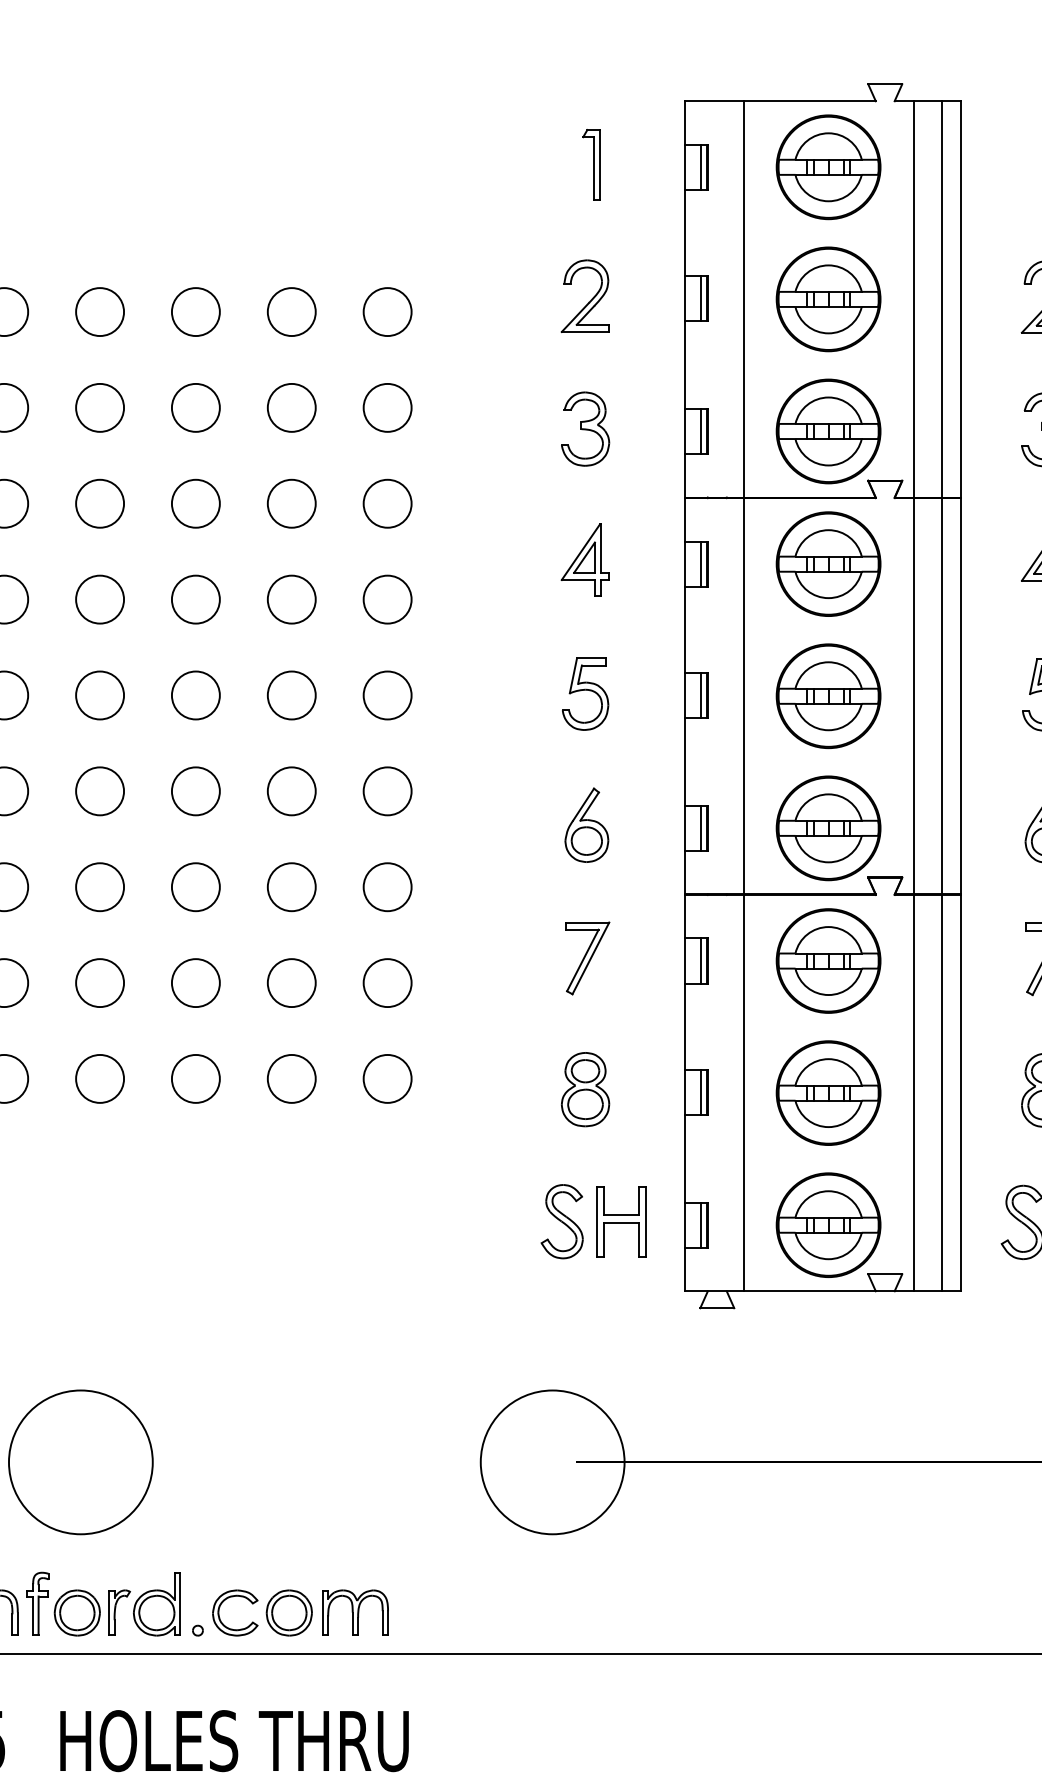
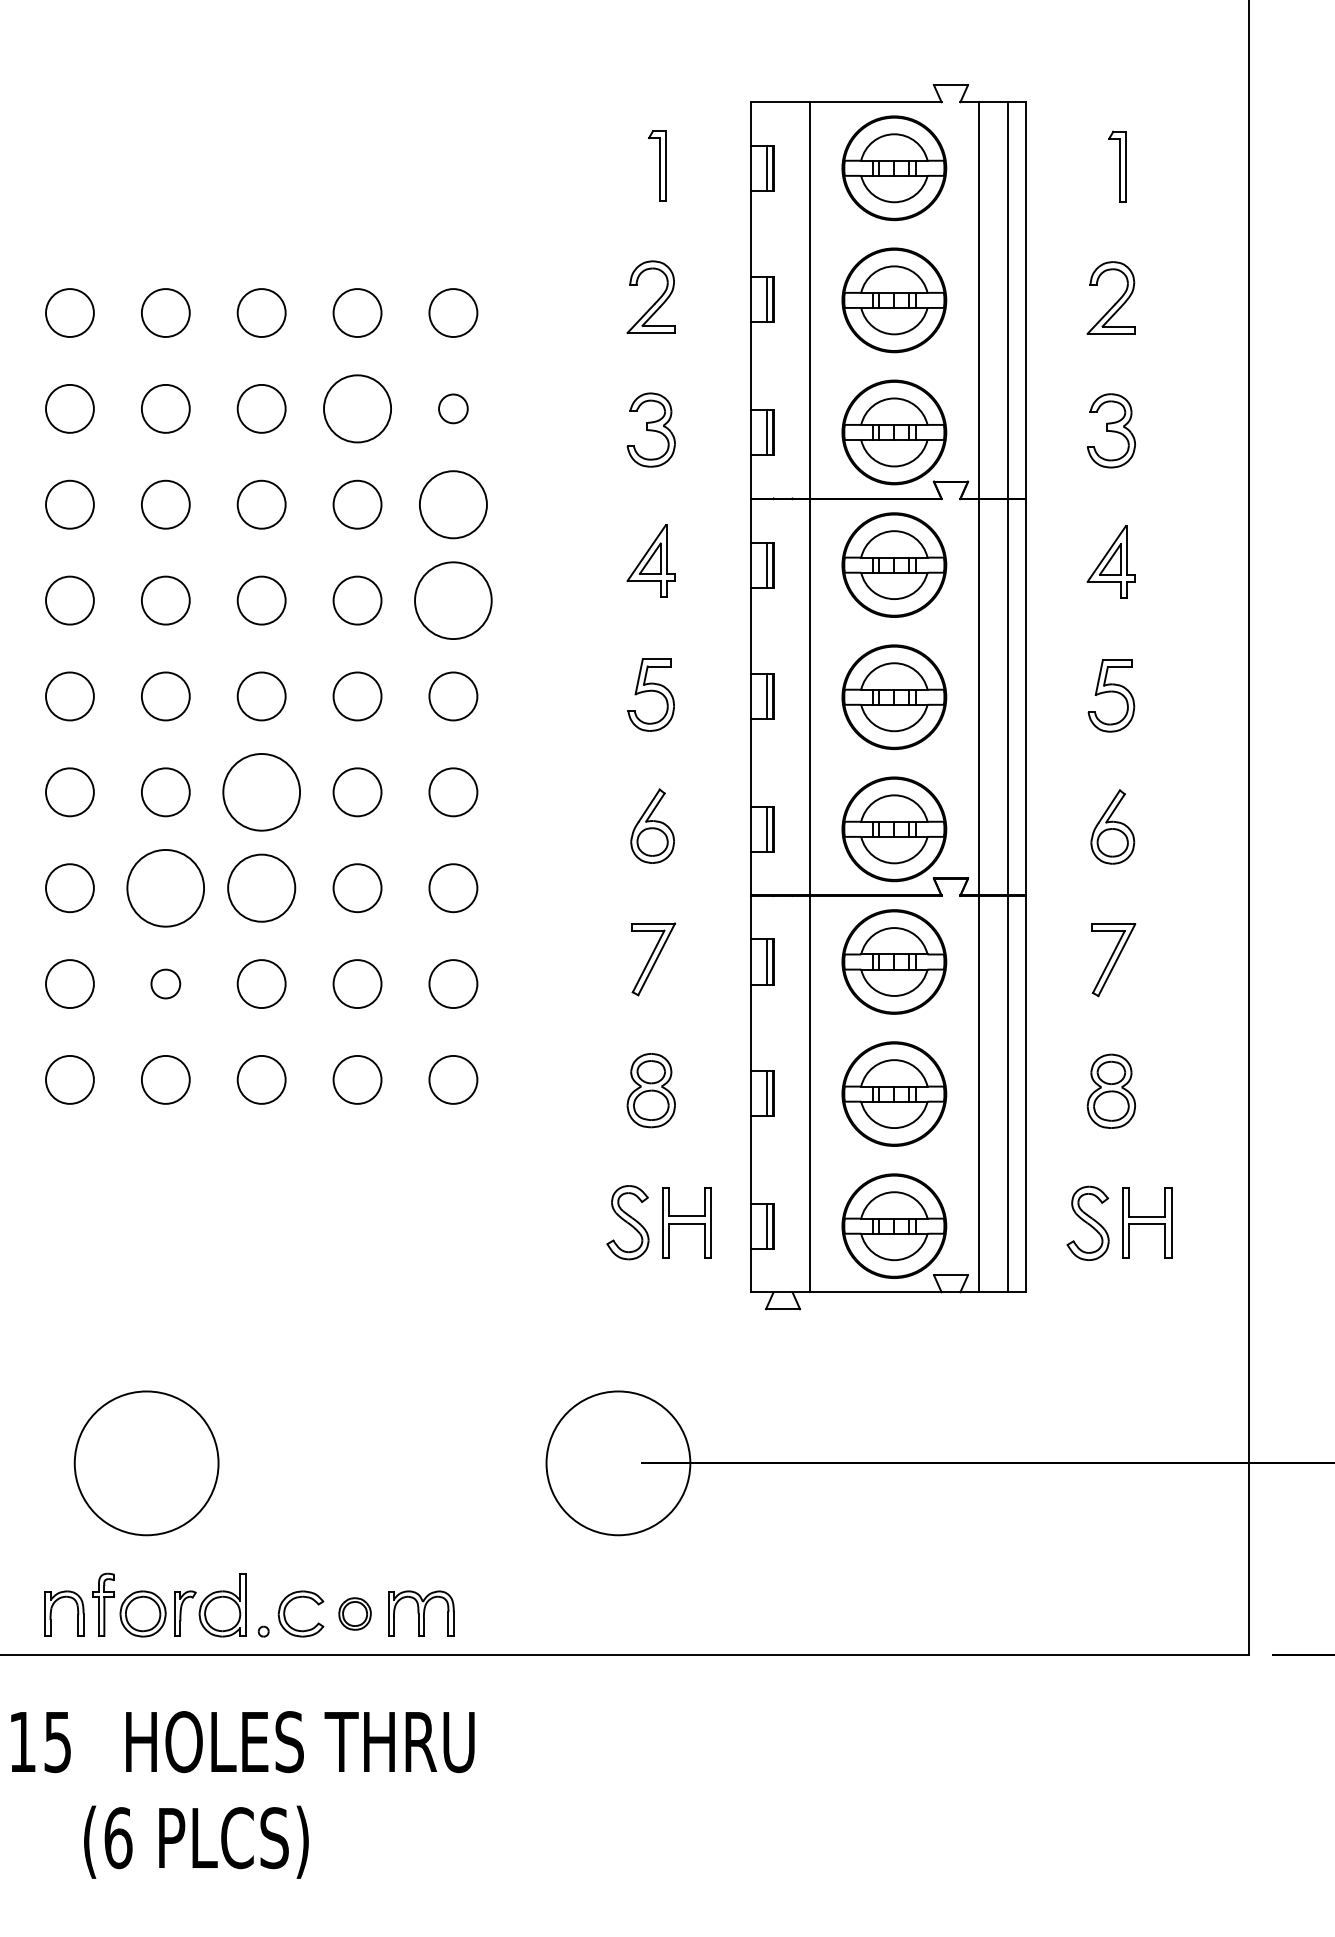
circle: (291, 407) -> (357, 408), size x1.4
circle: (387, 407) -> (453, 408), size x0.6
circle: (387, 503) -> (453, 504), size x1.4
circle: (387, 599) -> (453, 600), size x1.6
circle: (195, 791) -> (261, 792), size x1.6
circle: (99, 886) -> (165, 887), size x1.6
circle: (195, 887) -> (261, 888), size x1.4
circle: (99, 983) -> (165, 984), size x0.6
part: (288, 1612) -> (354, 1613), size x0.7

